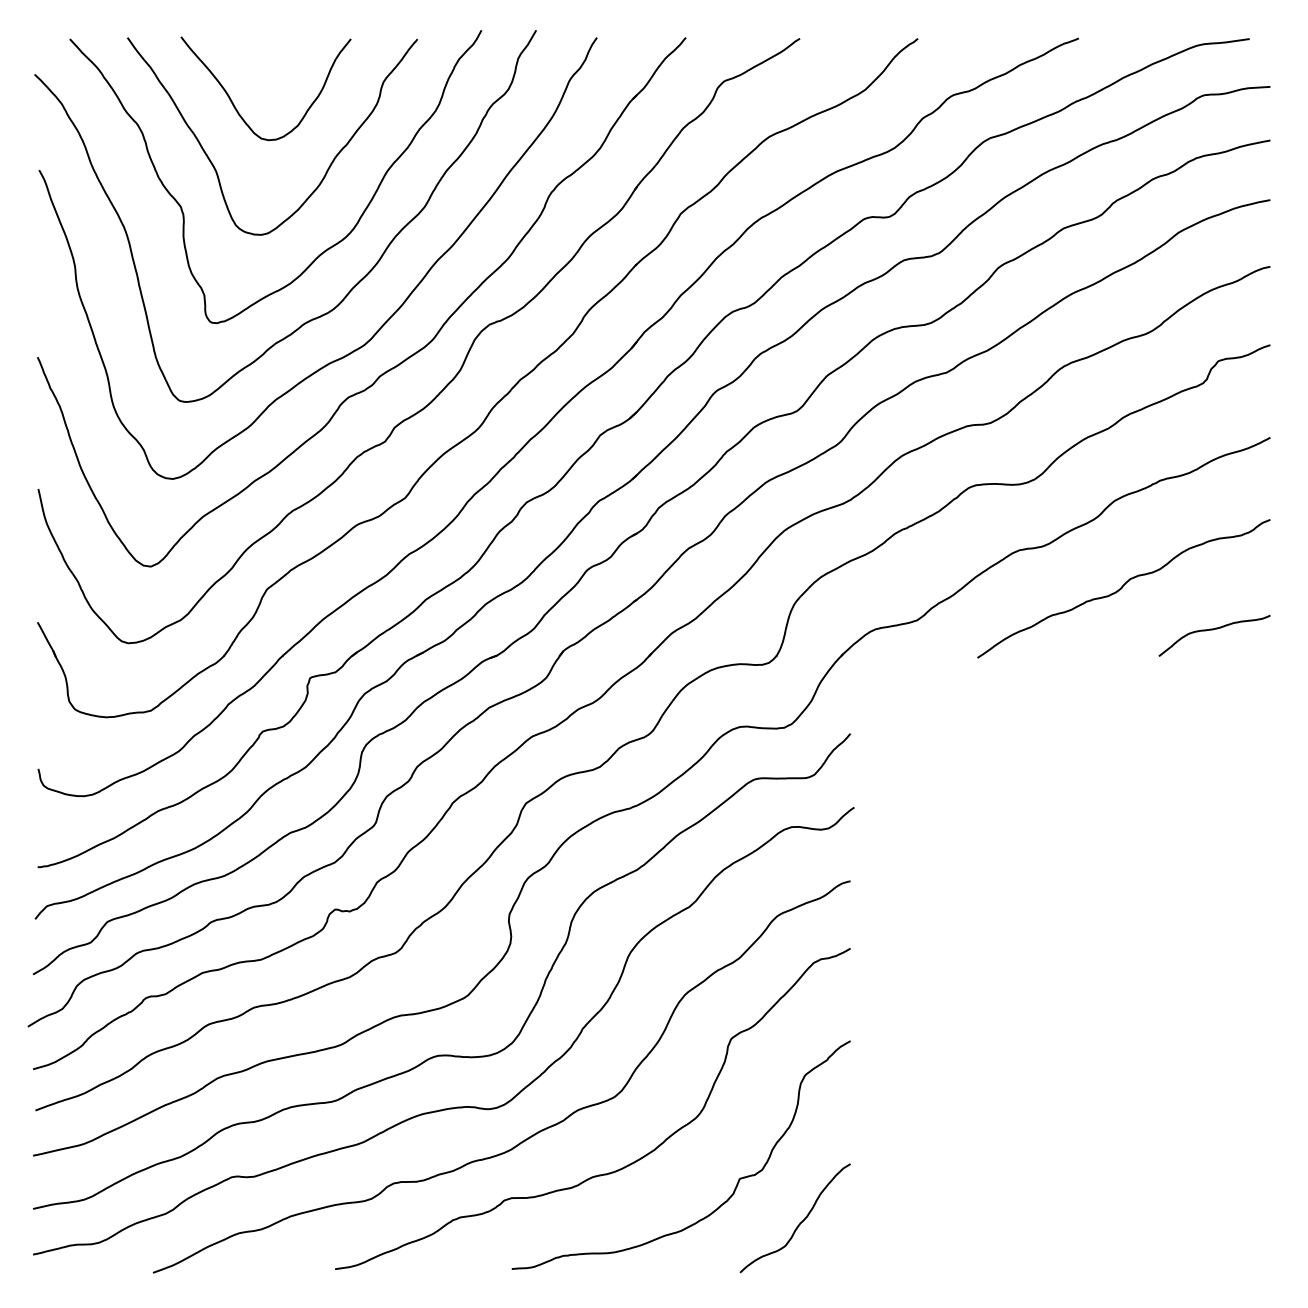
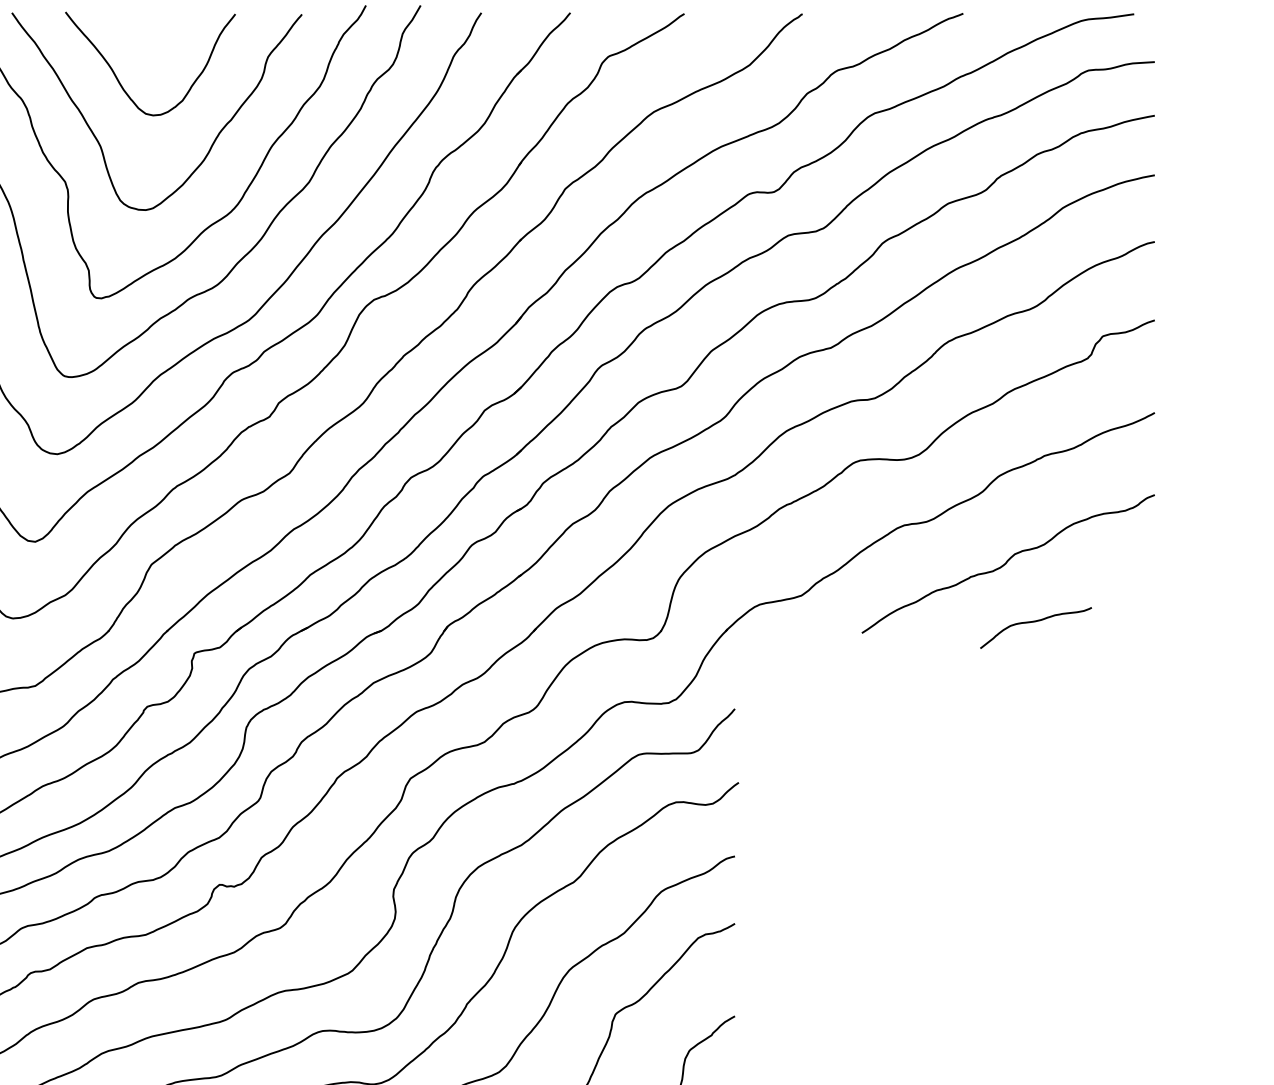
curve: (1213, 630) -> (1034, 622), moved

